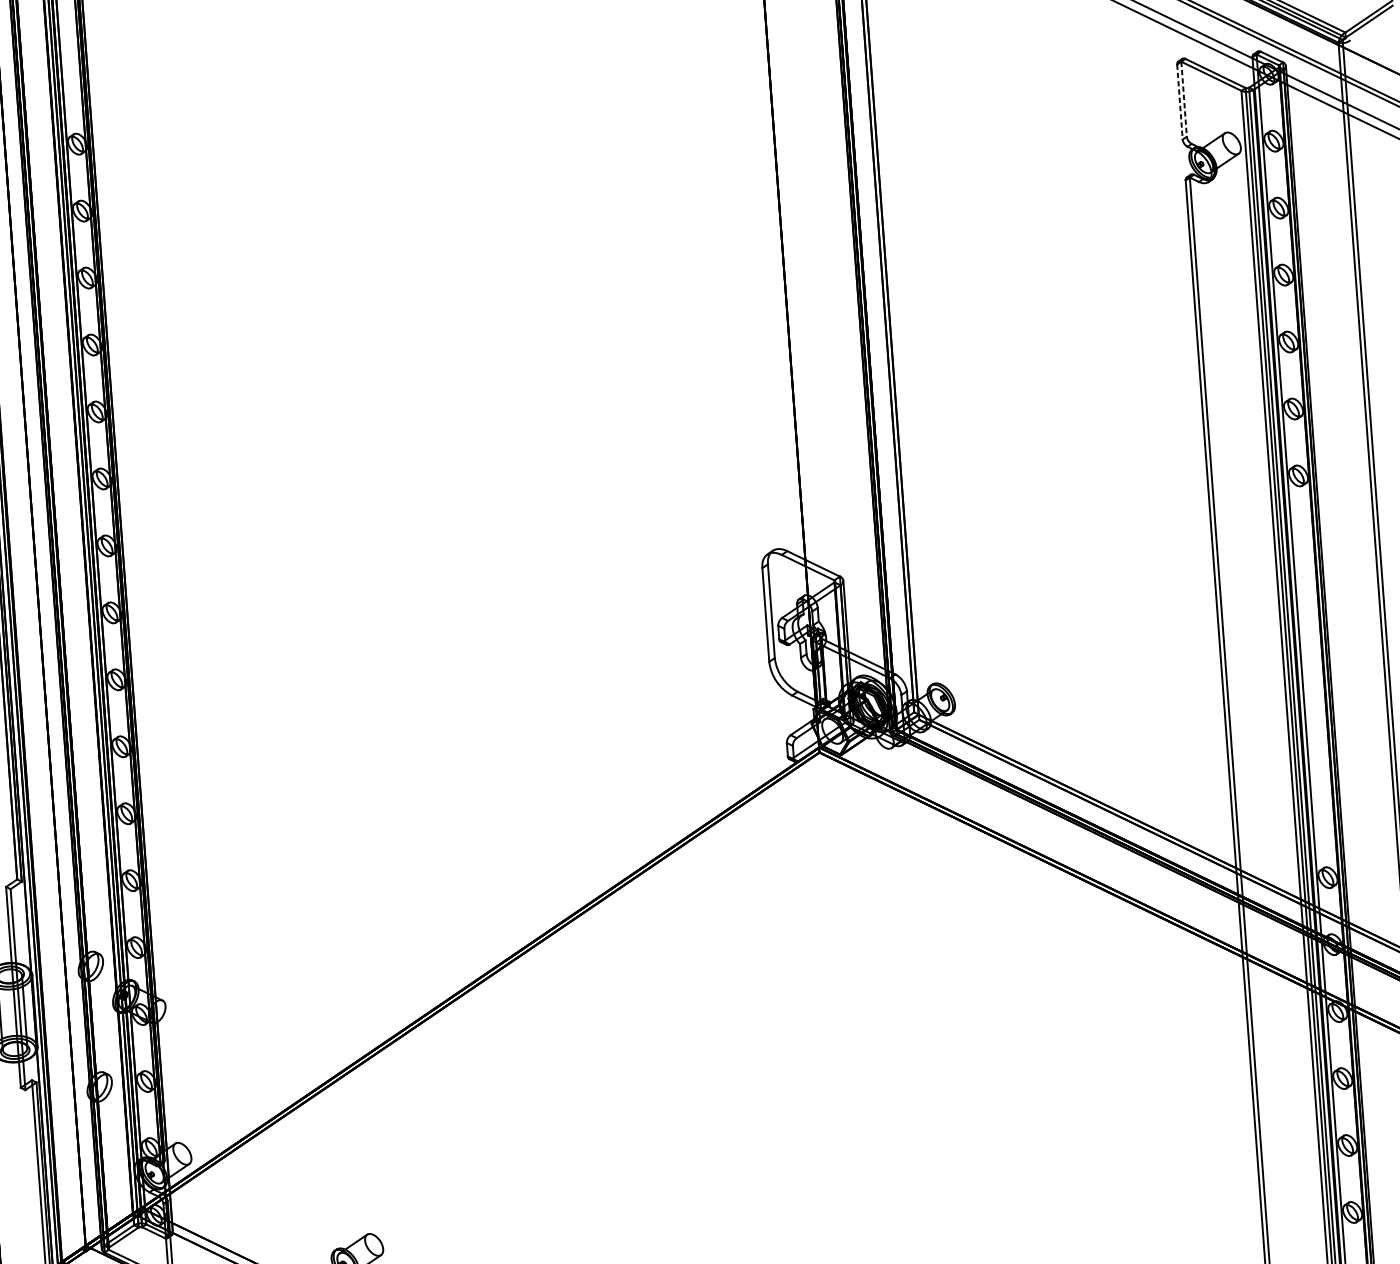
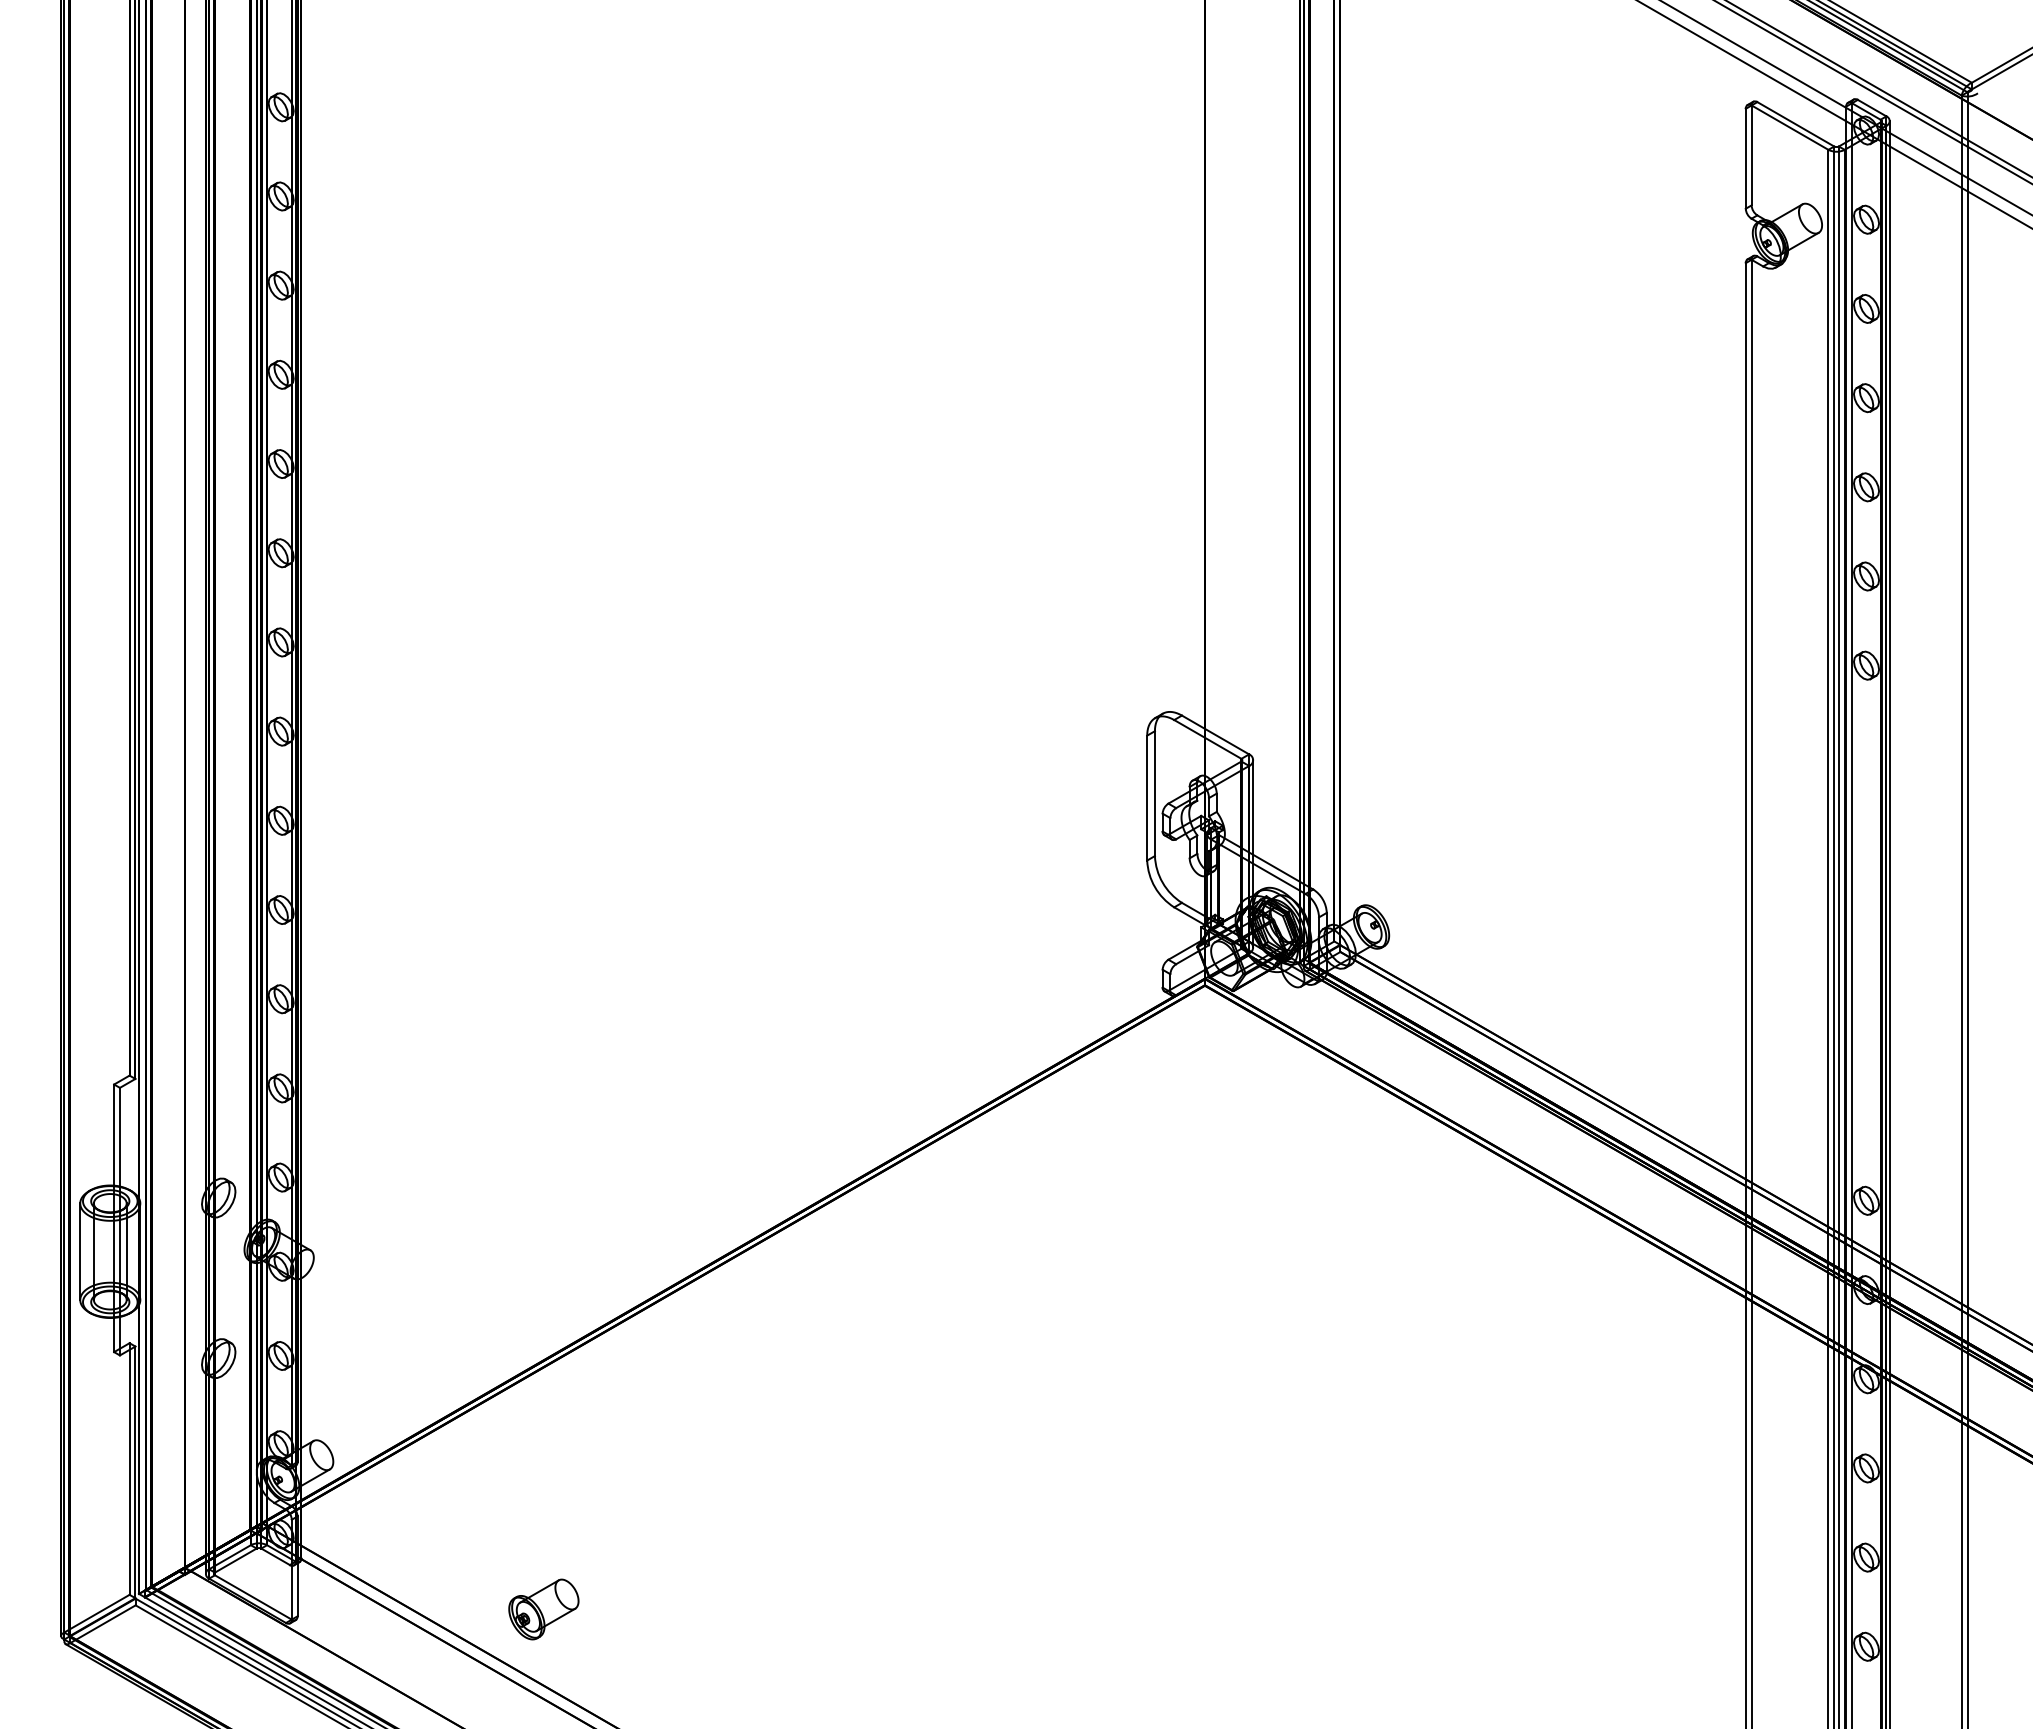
line: (1184, 99) -> (1751, 155), dashed -> solid
line: (1179, 101) -> (1745, 158), dashed -> solid

